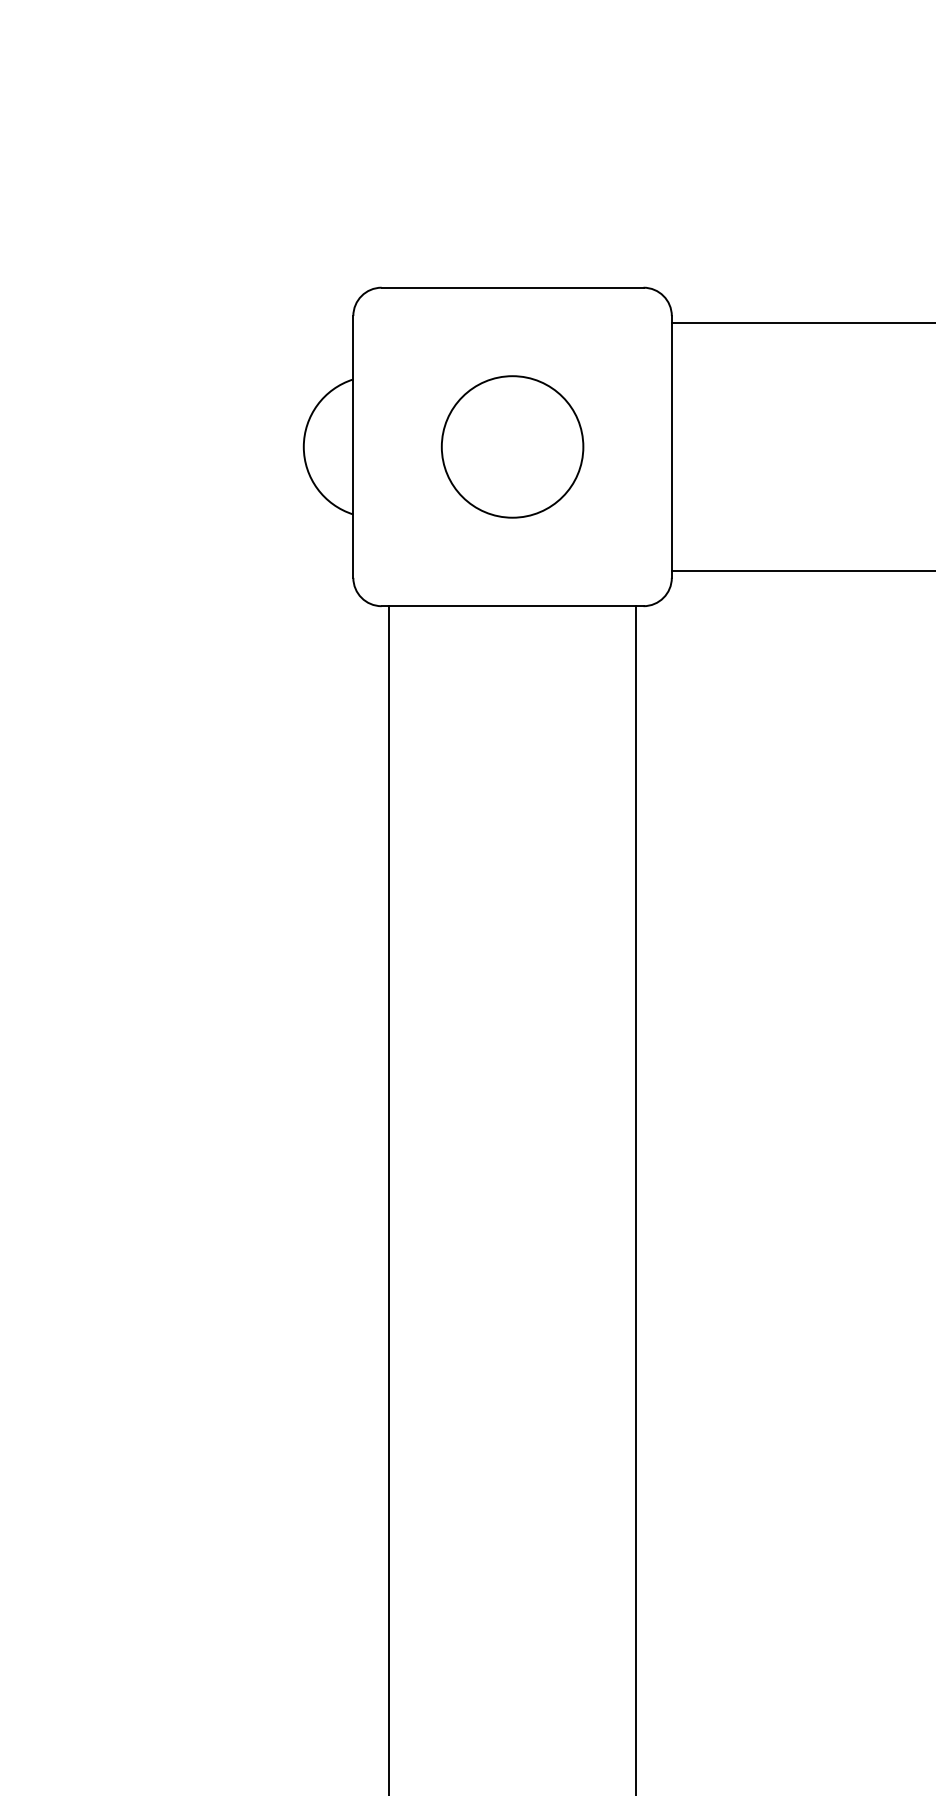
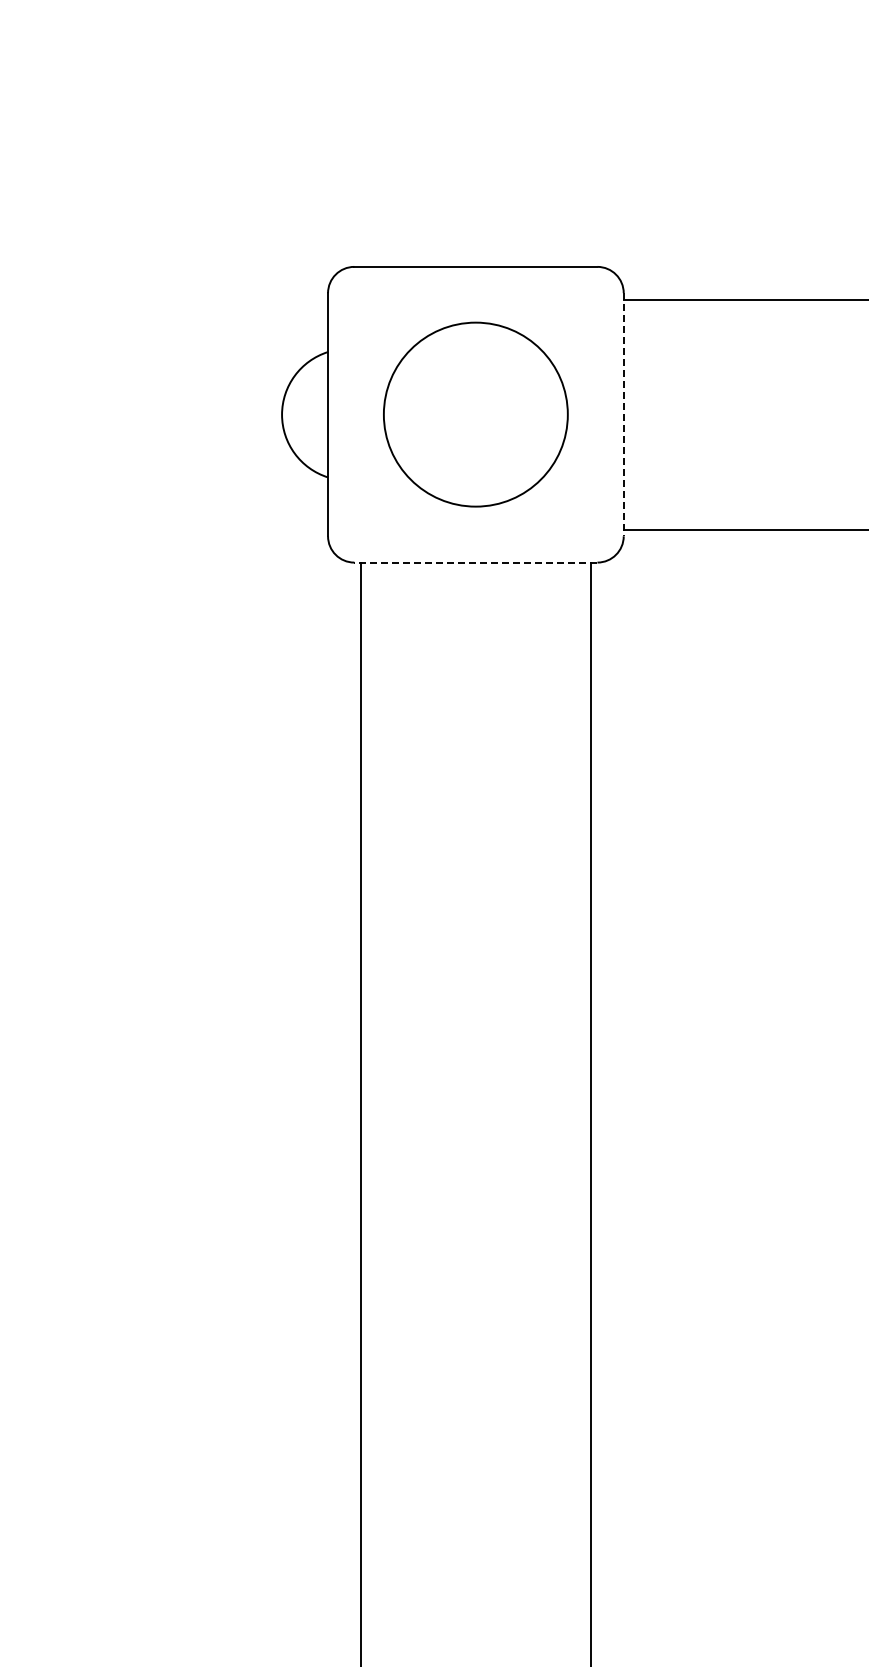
circle: (512, 446) -> (475, 414), size x1.4
line: (671, 446) -> (623, 414), solid -> dashed
line: (512, 606) -> (475, 562), solid -> dashed

